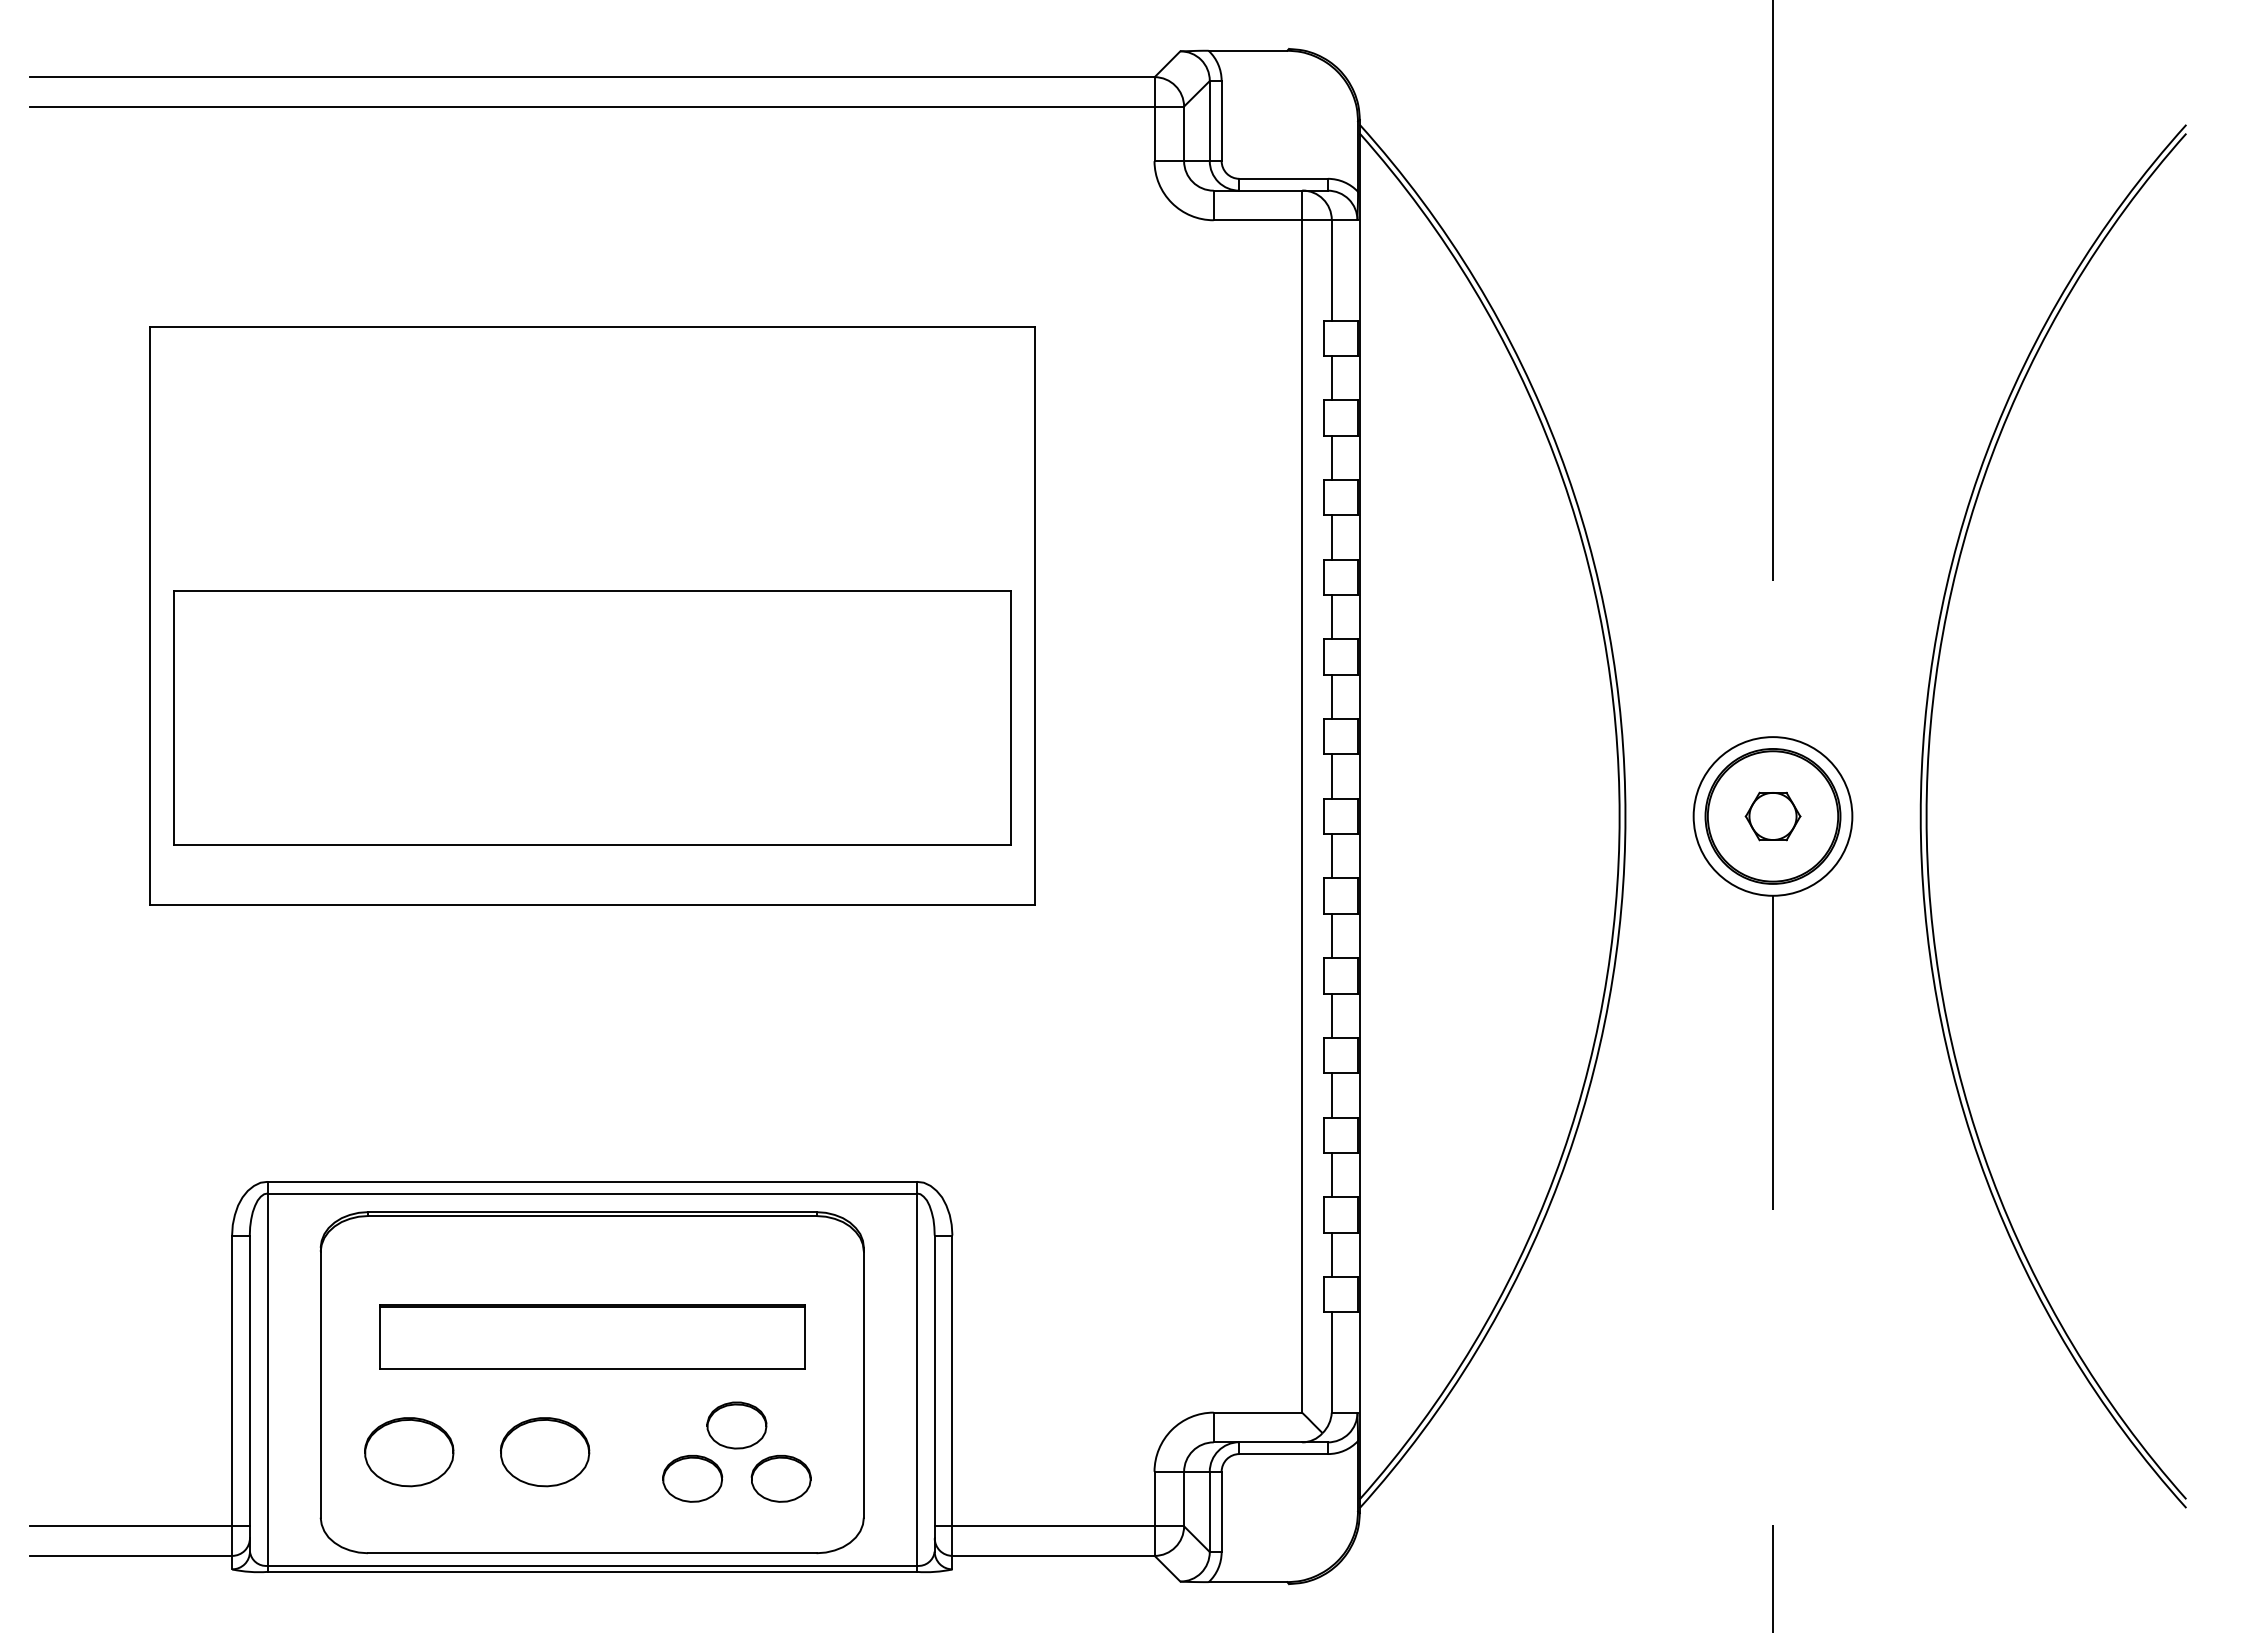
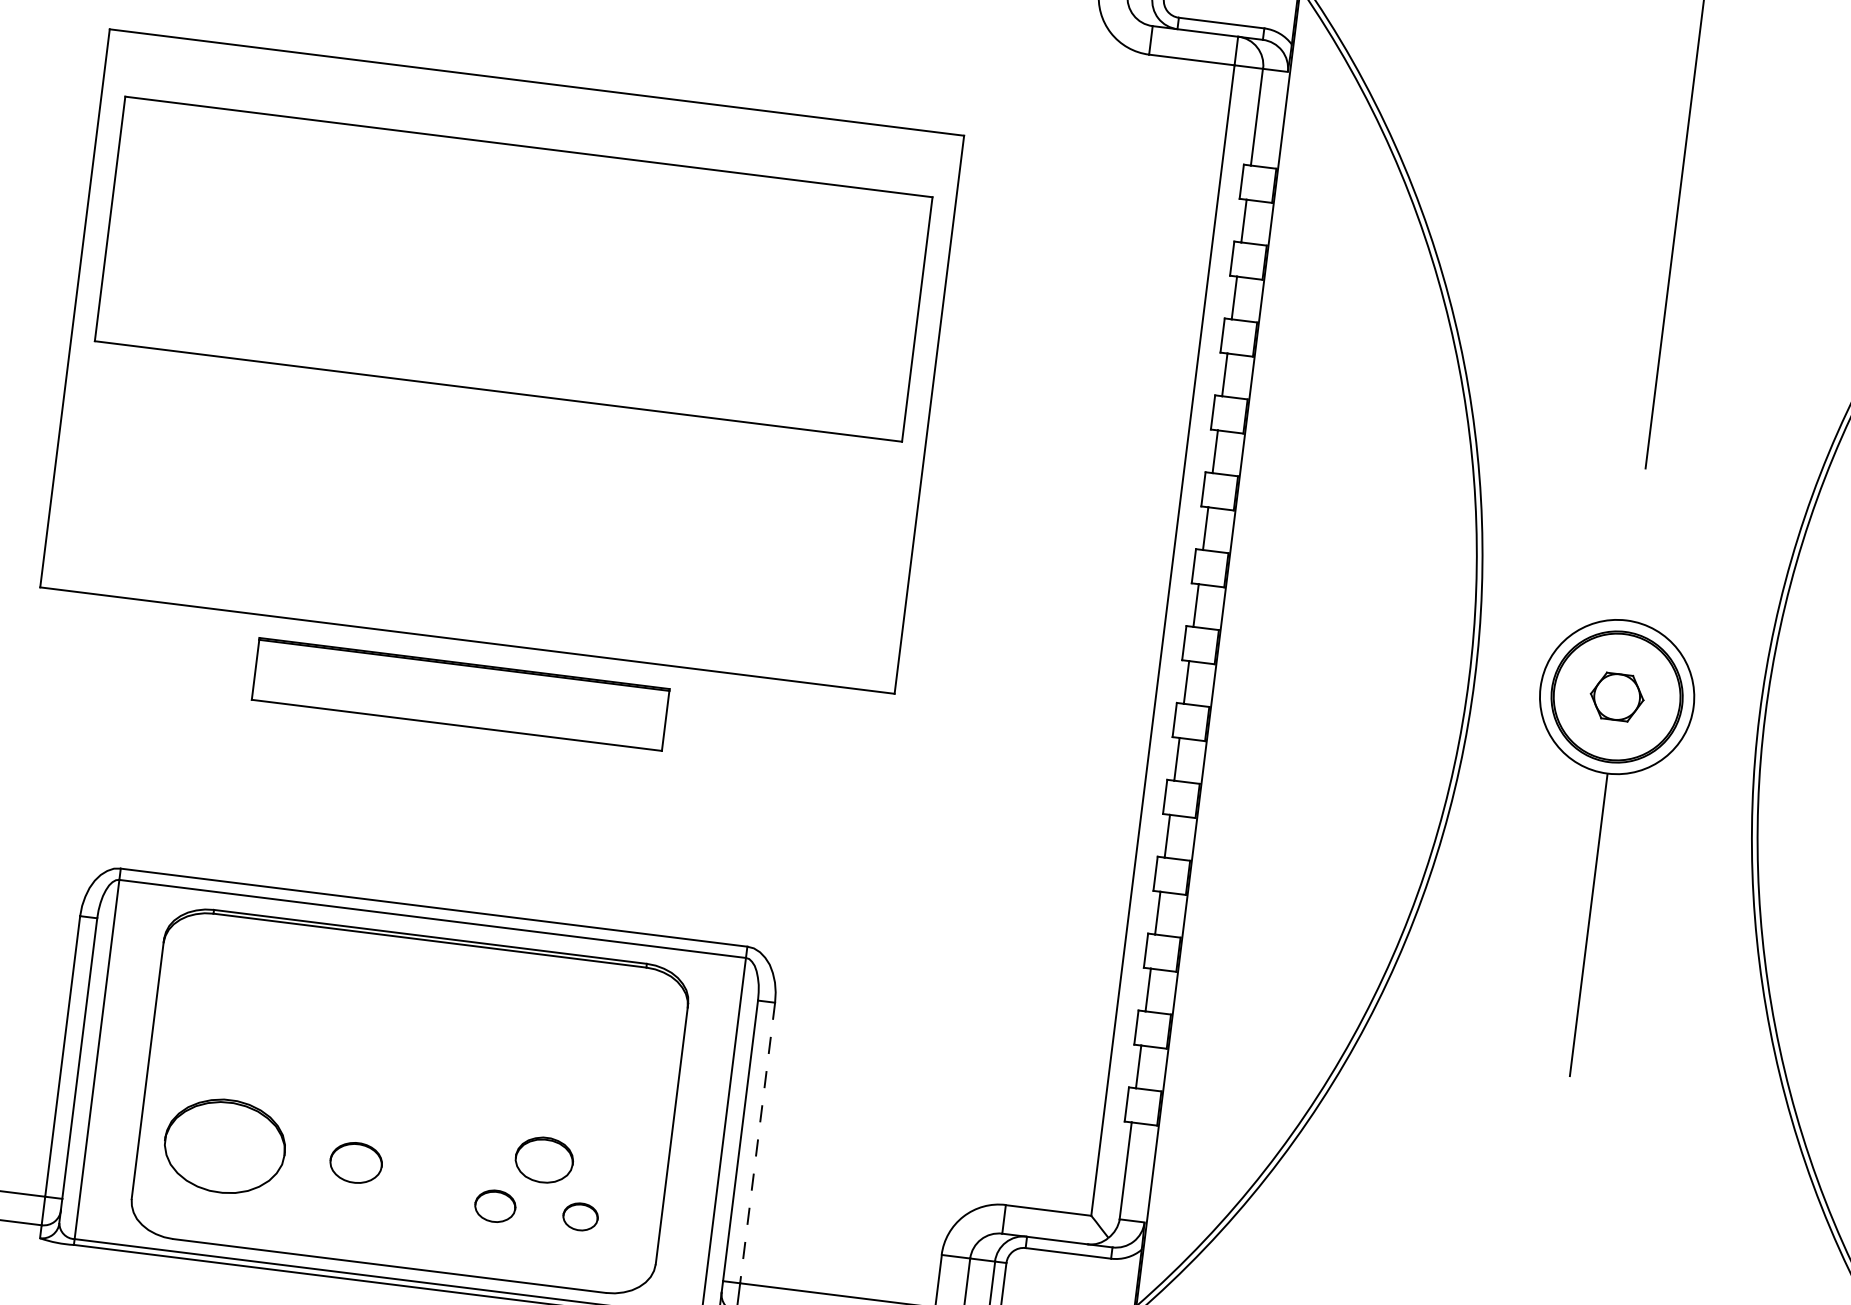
part: (592, 717) -> (513, 268), moved
part: (592, 1336) -> (460, 694), moved
line: (952, 1381) -> (757, 1143), solid -> dashed
part: (409, 1452) -> (225, 1146), size x1.4
part: (545, 1452) -> (356, 1163), size x0.6
part: (692, 1478) -> (495, 1205), size x0.7
part: (780, 1478) -> (580, 1216), size x0.6

